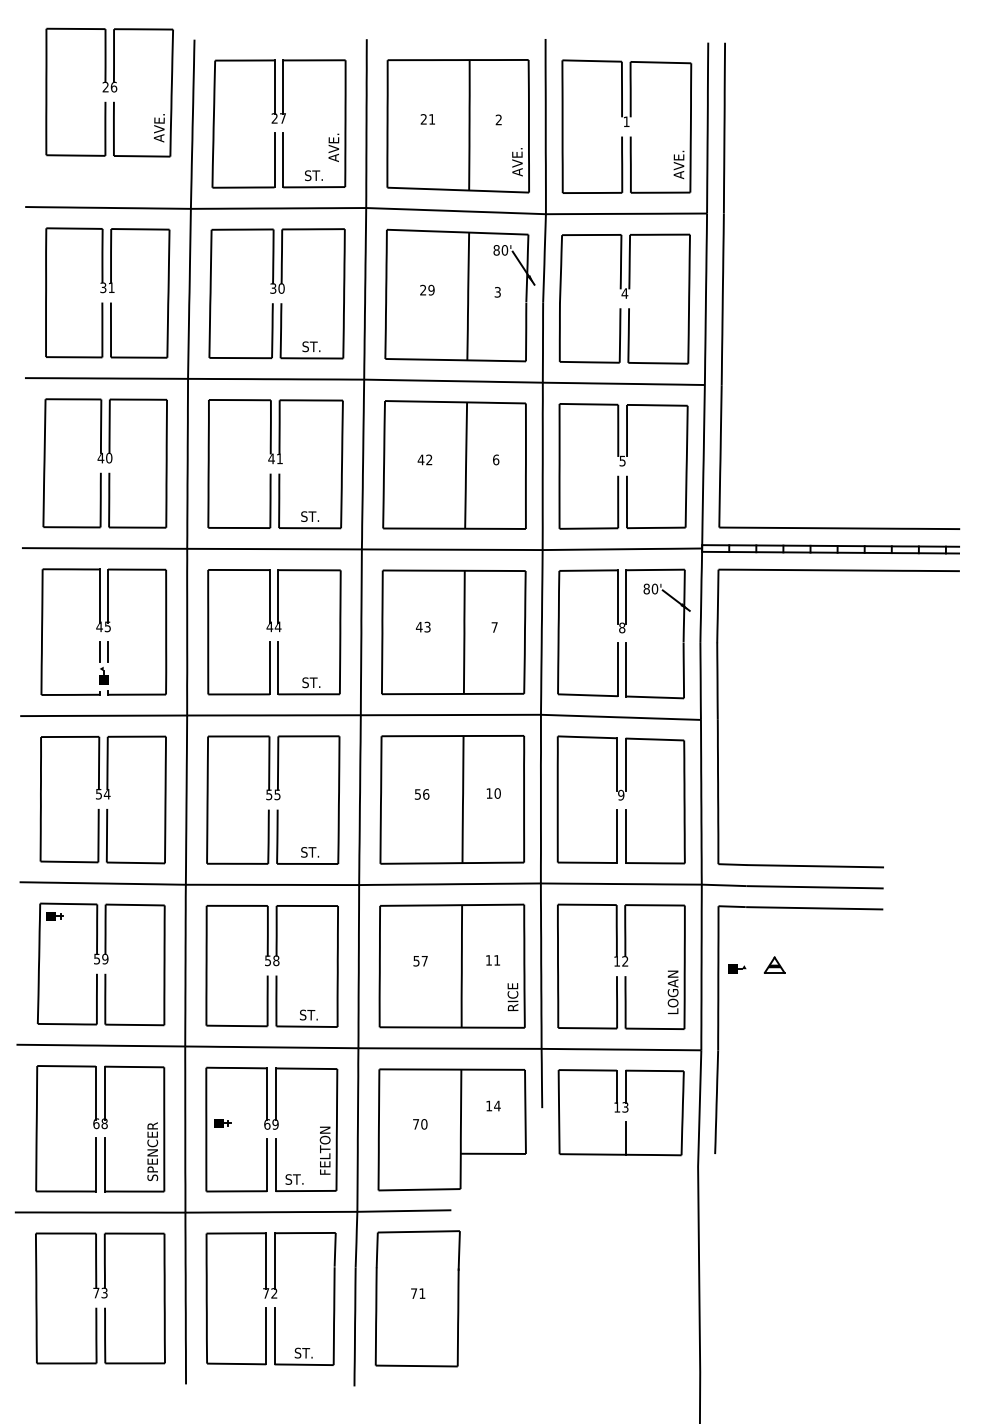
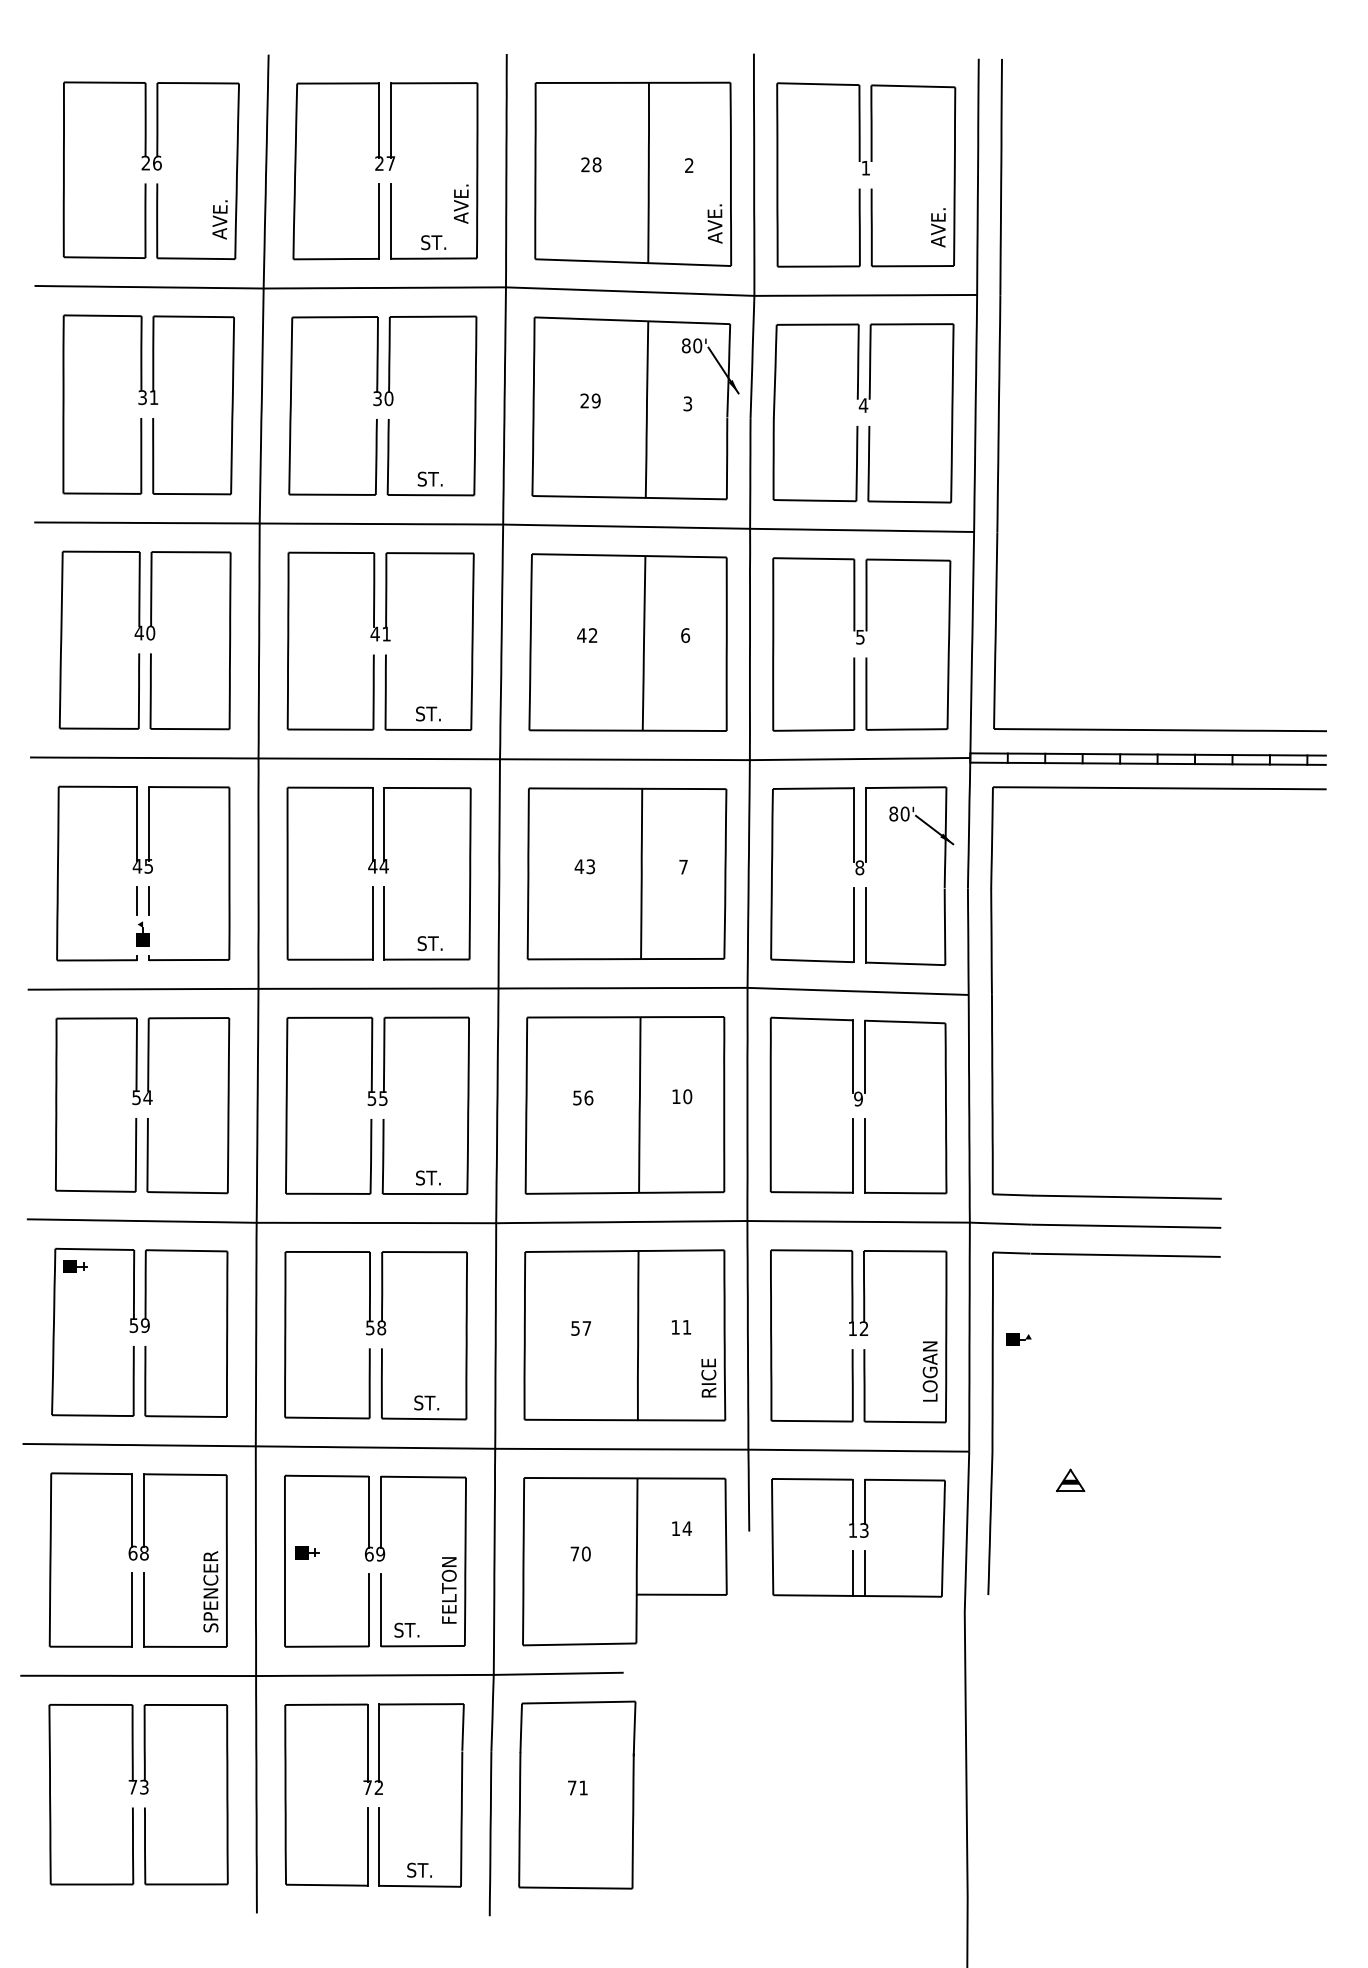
part: (109, 92) -> (151, 170), moved
text: (432, 119) -> (597, 164), 21 -> 28
part: (774, 964) -> (1070, 1479), moved
line: (616, 1138) -> (851, 1573), added

